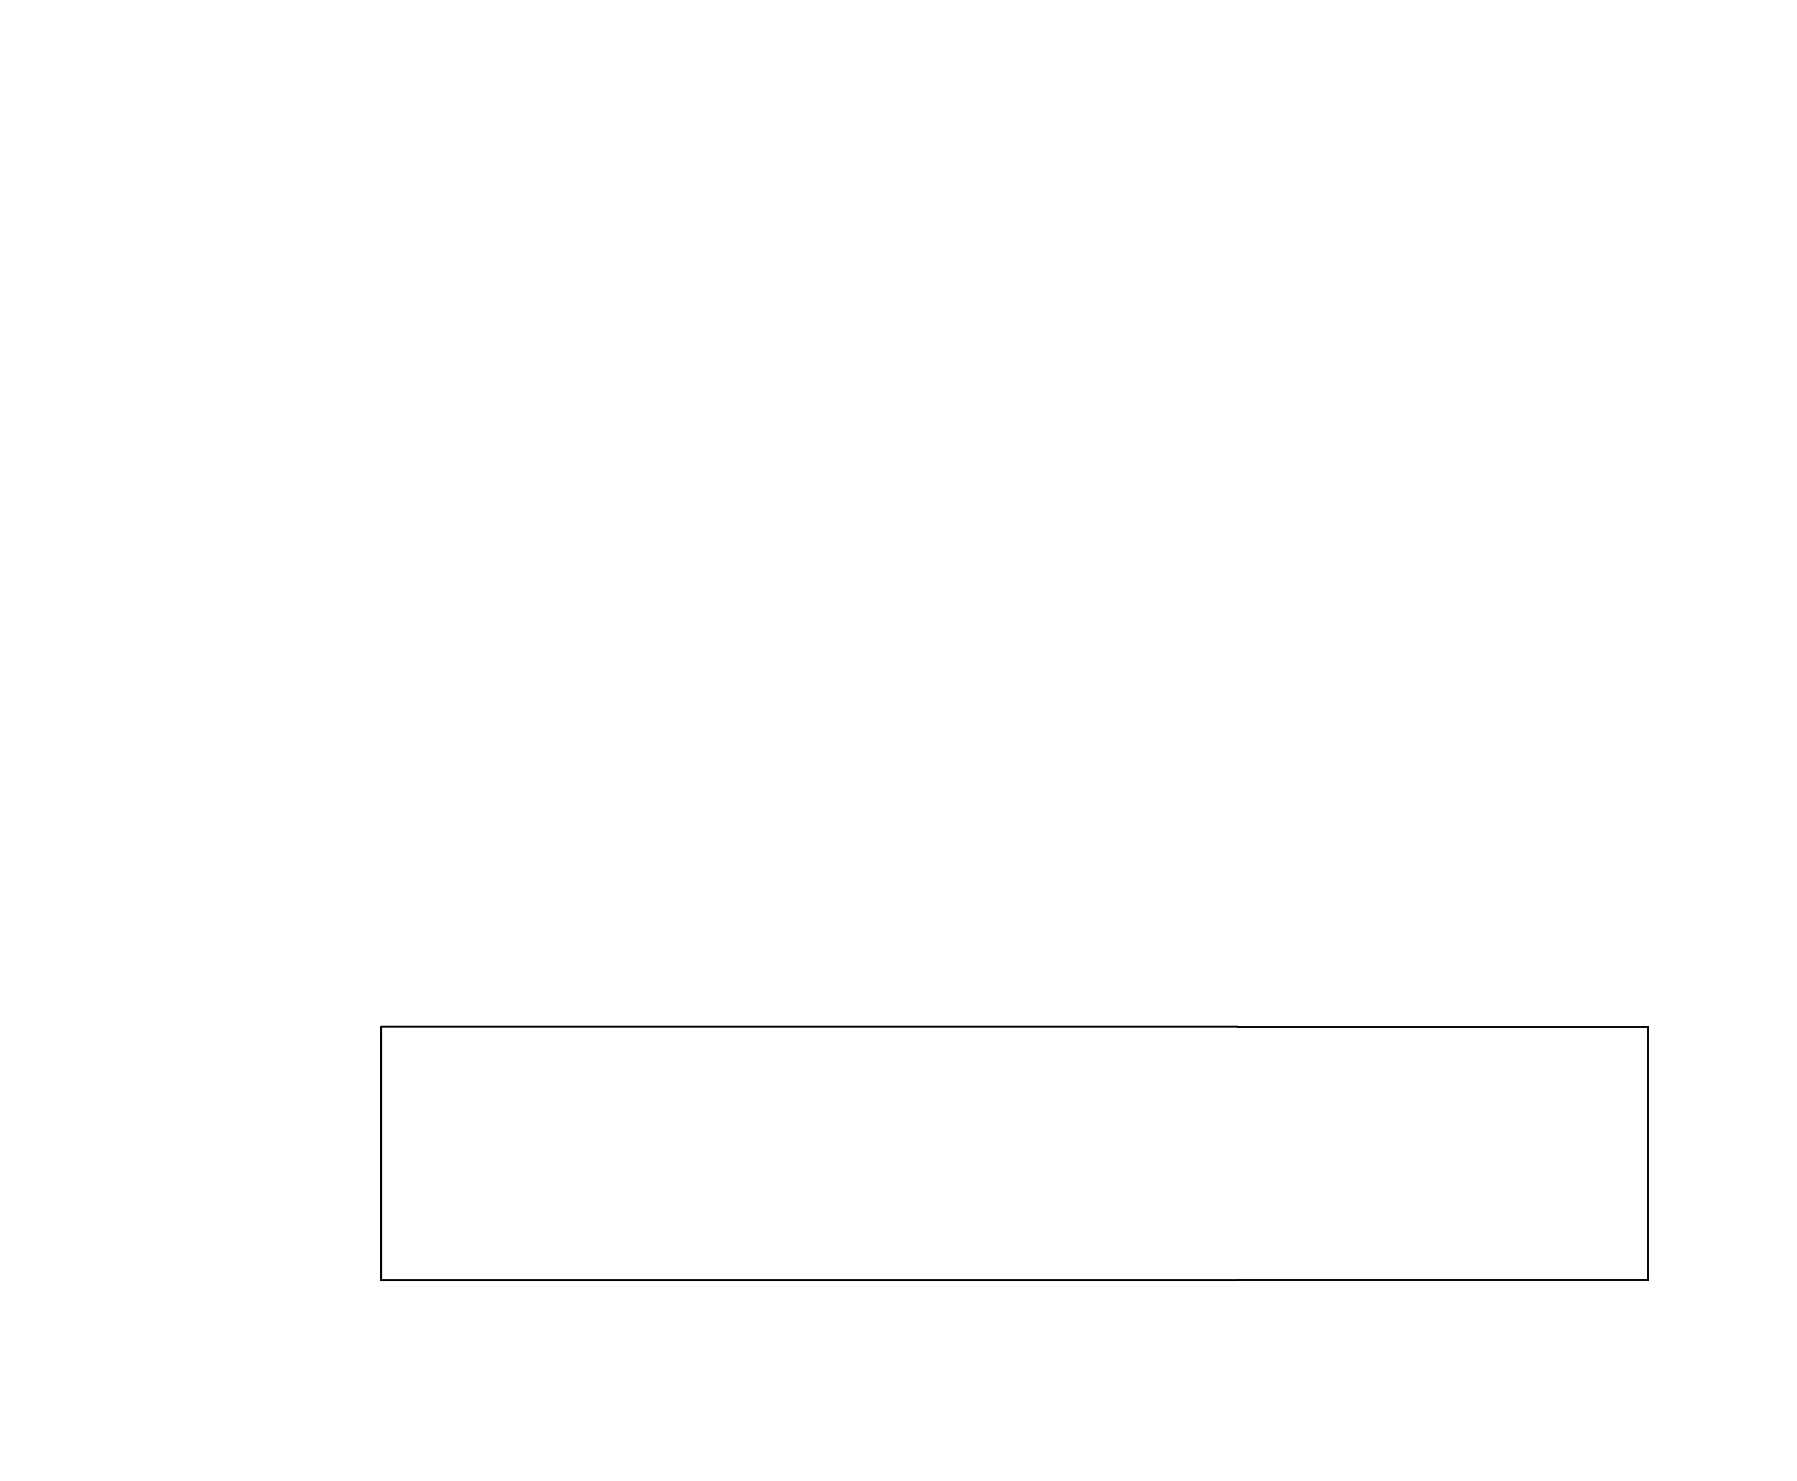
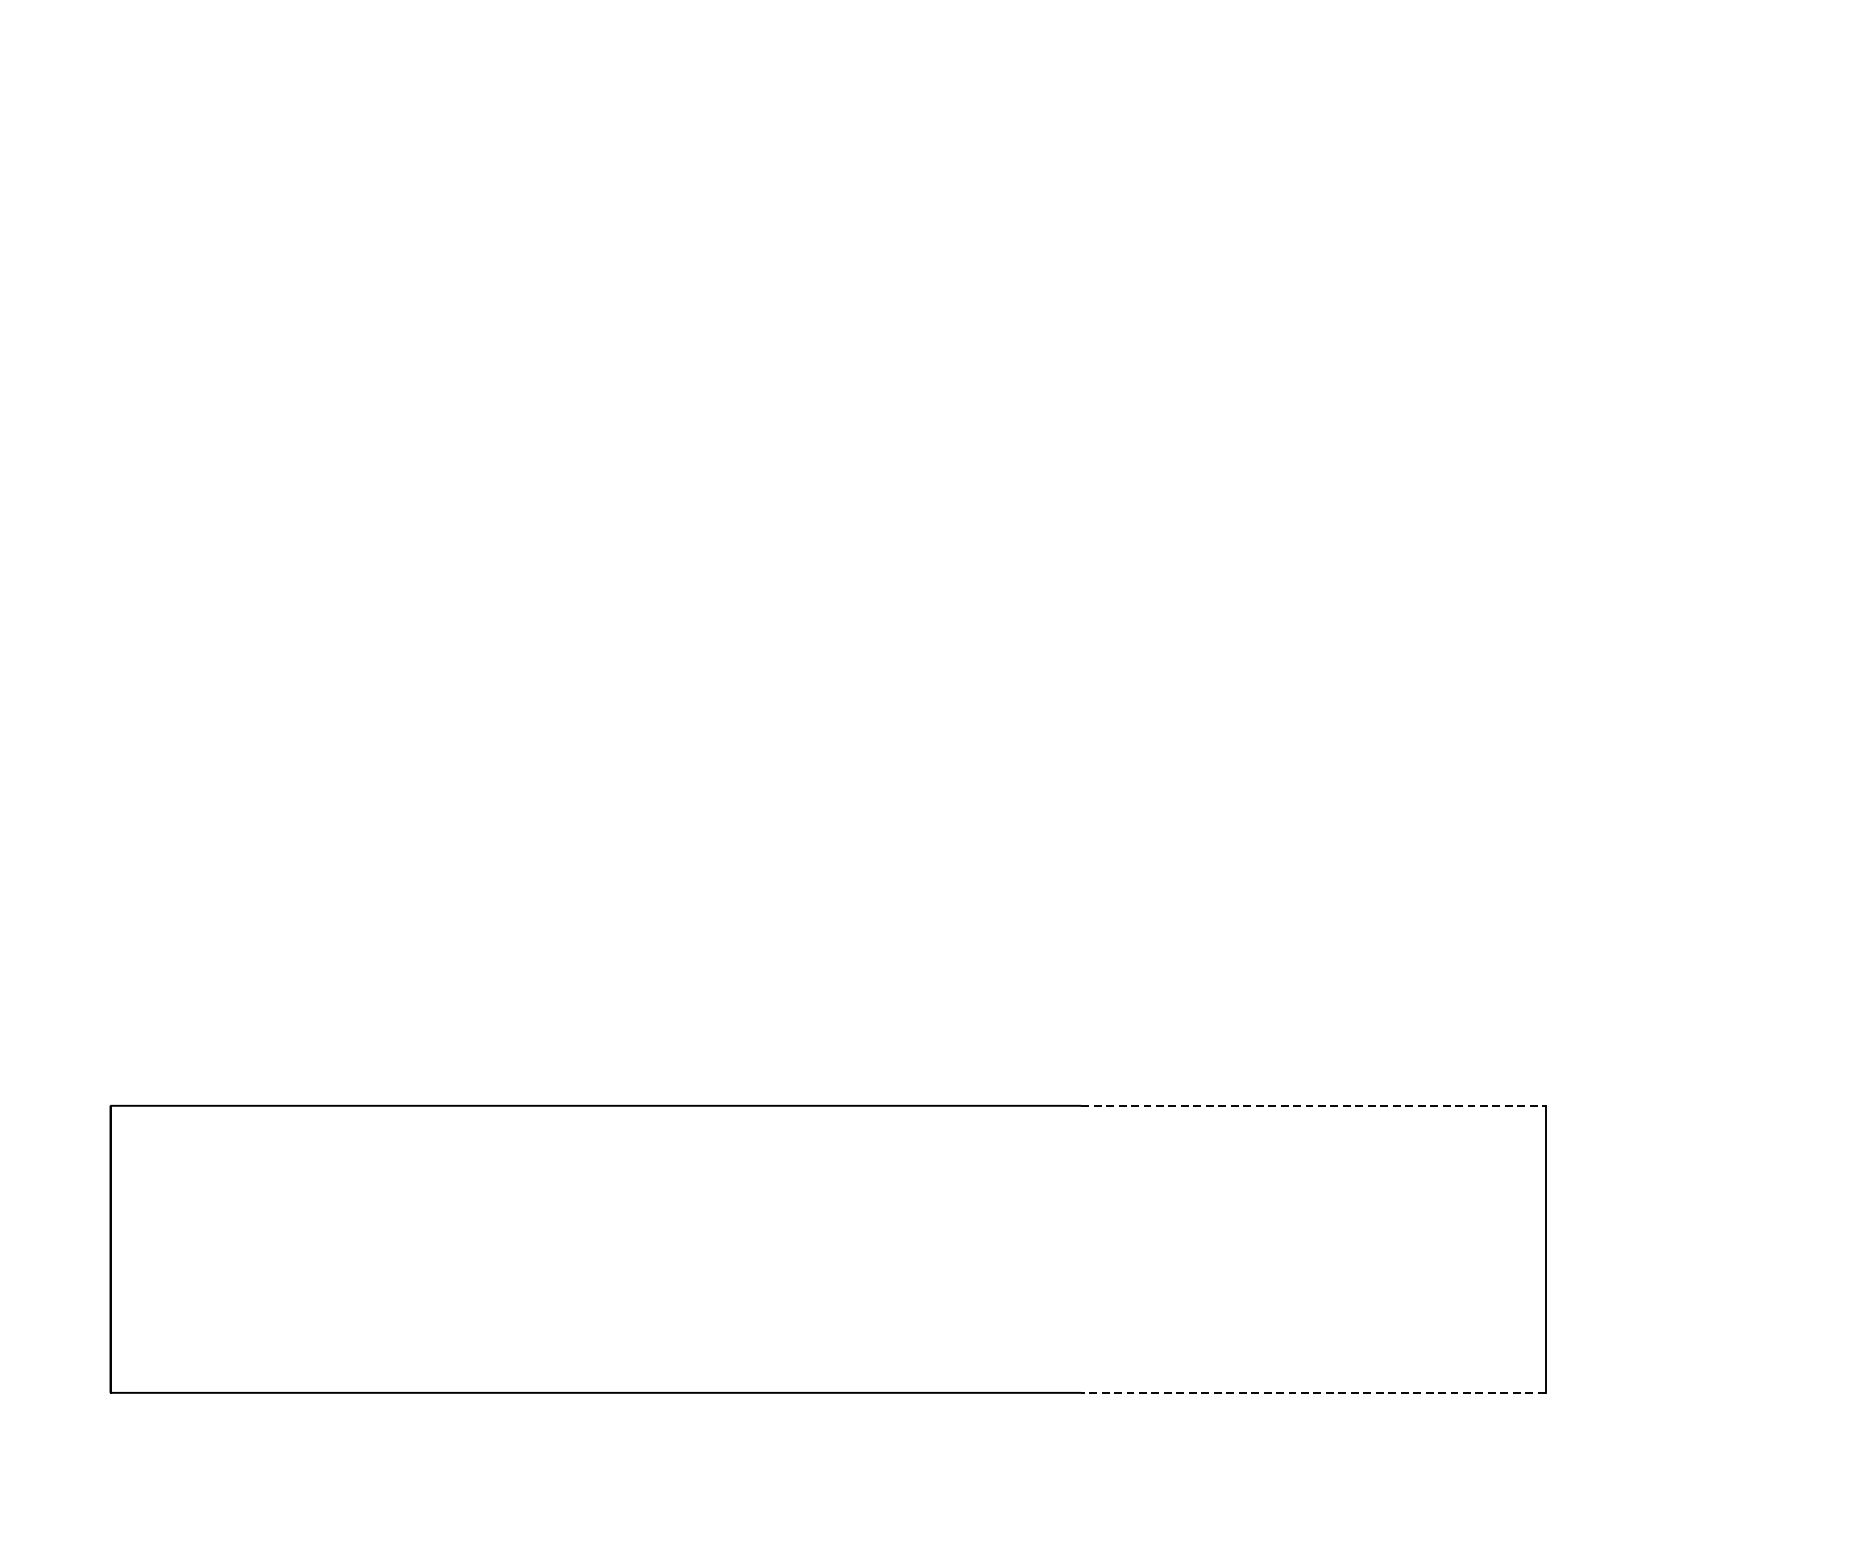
line: (1443, 1026) -> (1313, 1105), solid -> dashed
line: (1442, 1280) -> (1312, 1393), solid -> dashed

